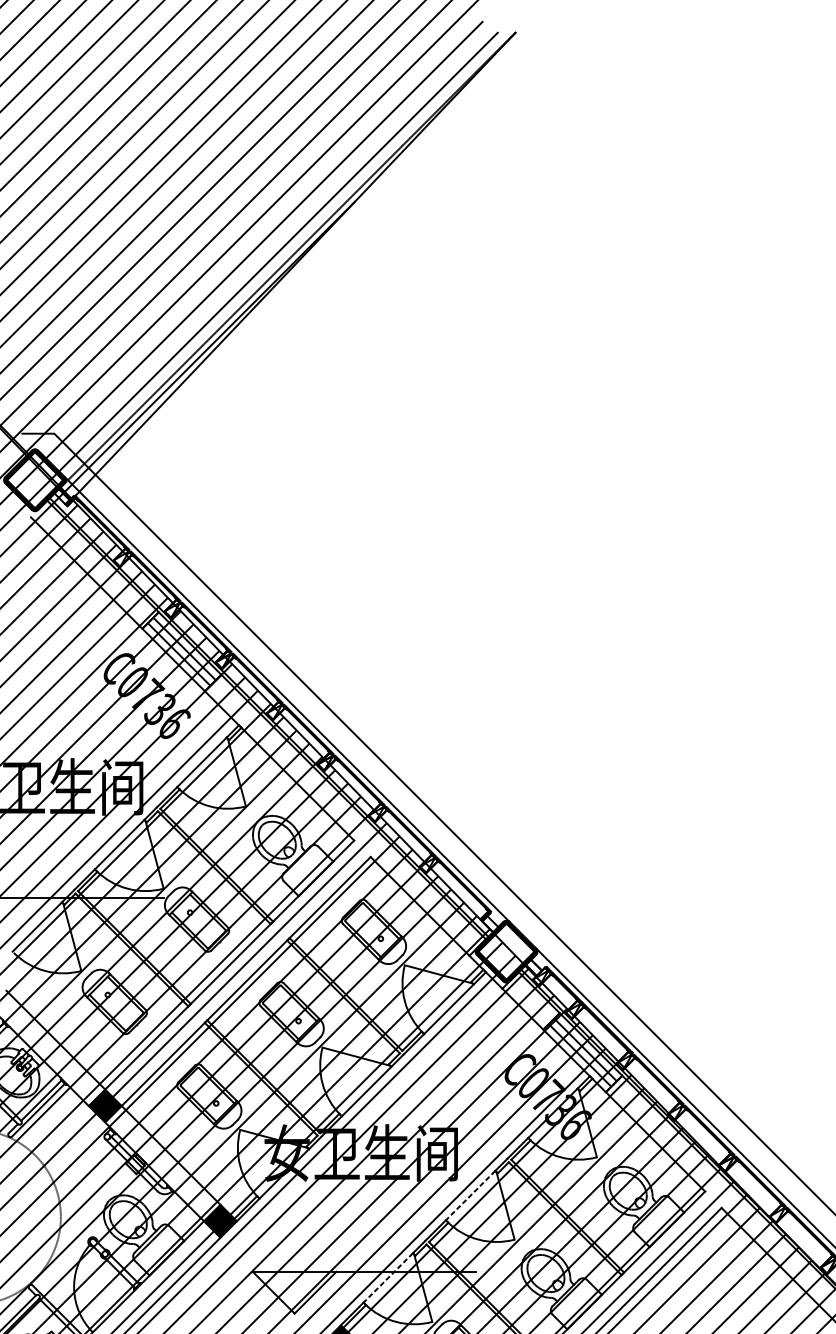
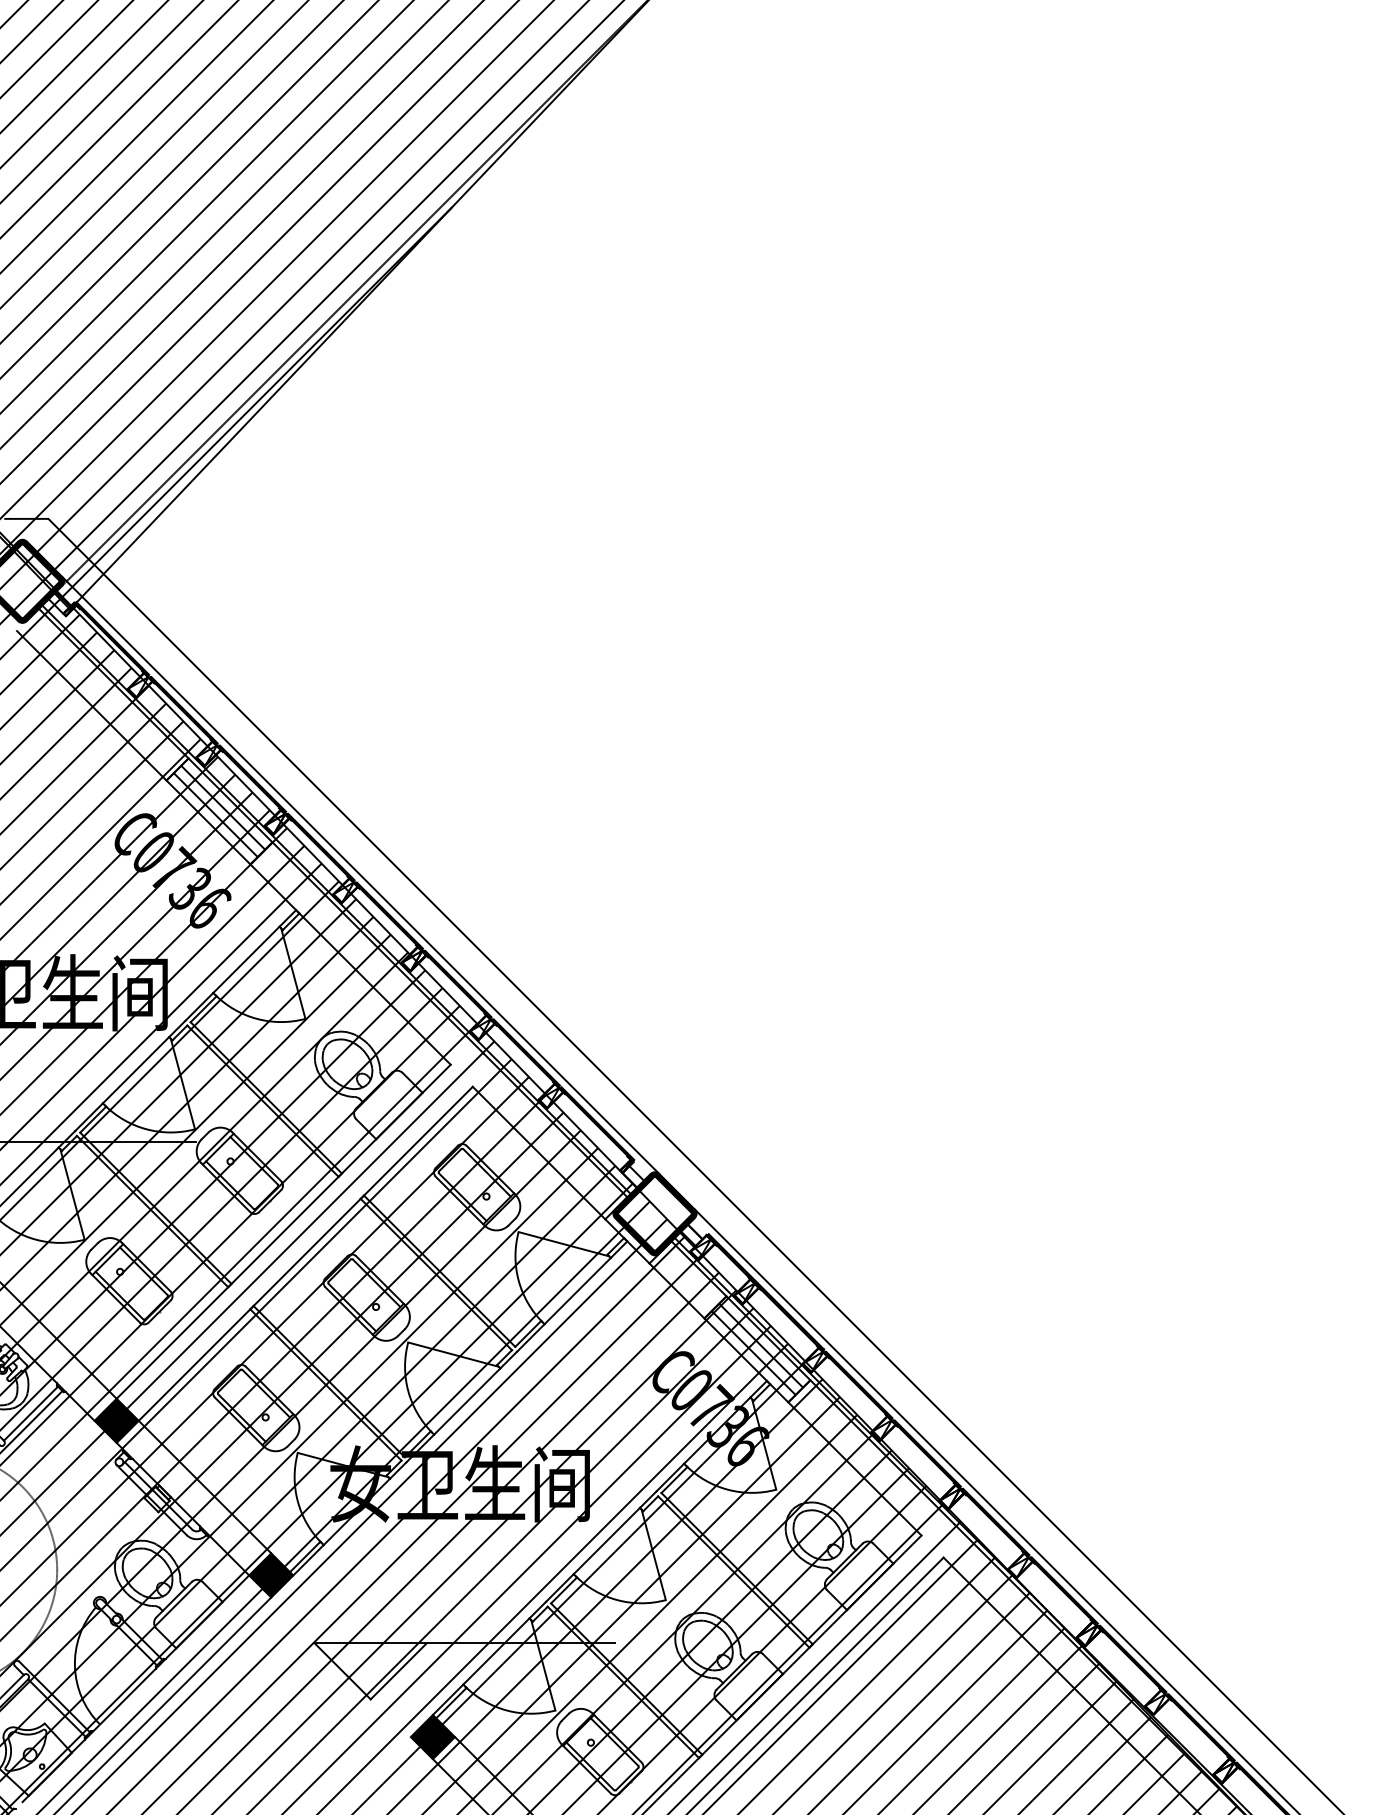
line: (470, 1195) -> (606, 1541), dashed -> solid
line: (388, 1277) -> (496, 1651), dashed -> solid

